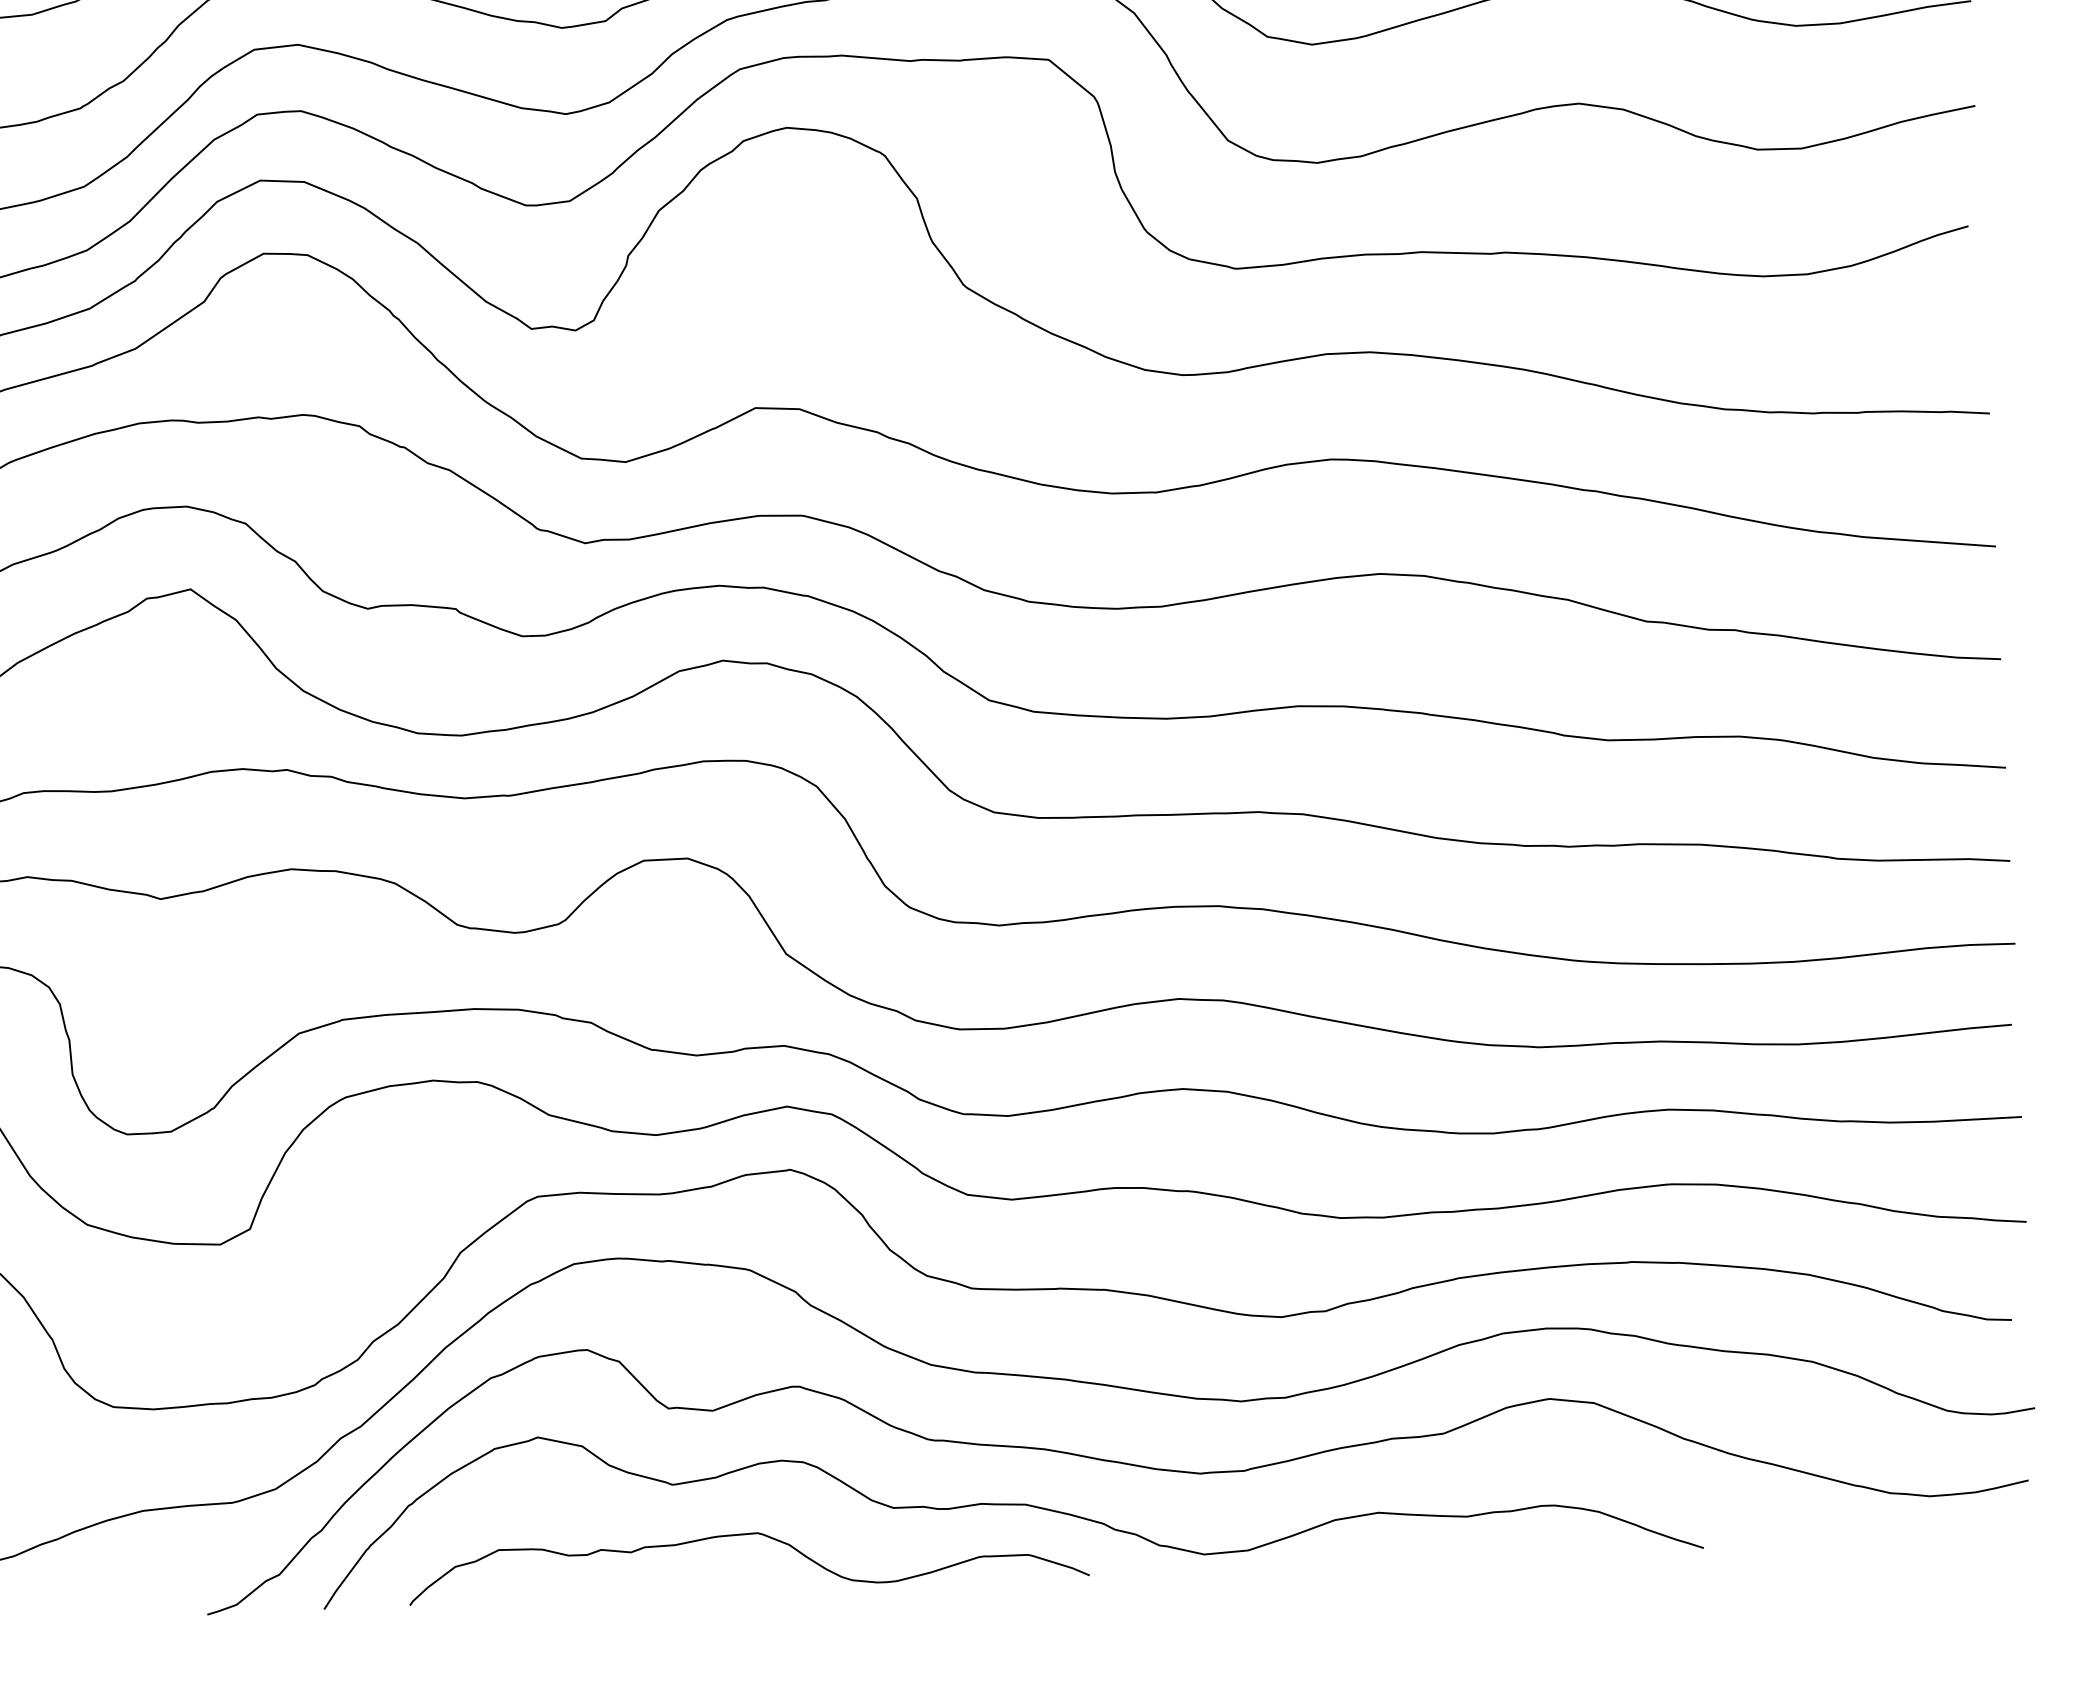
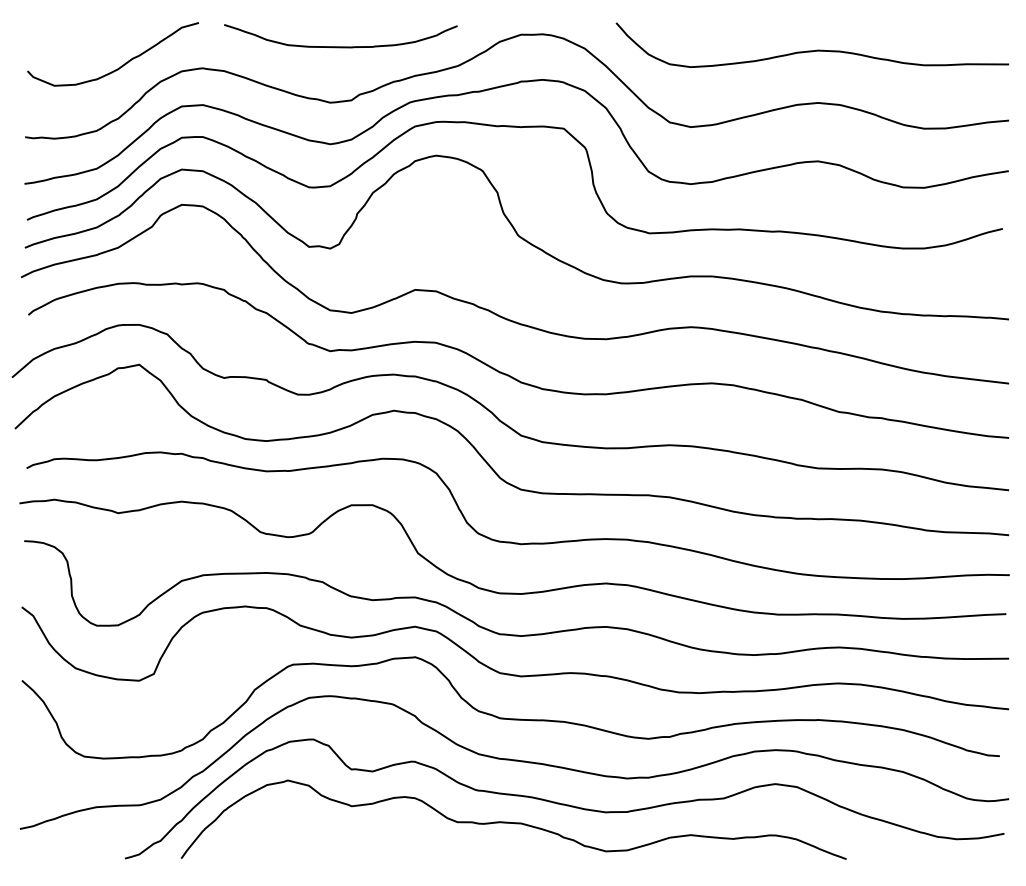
curve: (747, 1535) -> (386, 832), removed

